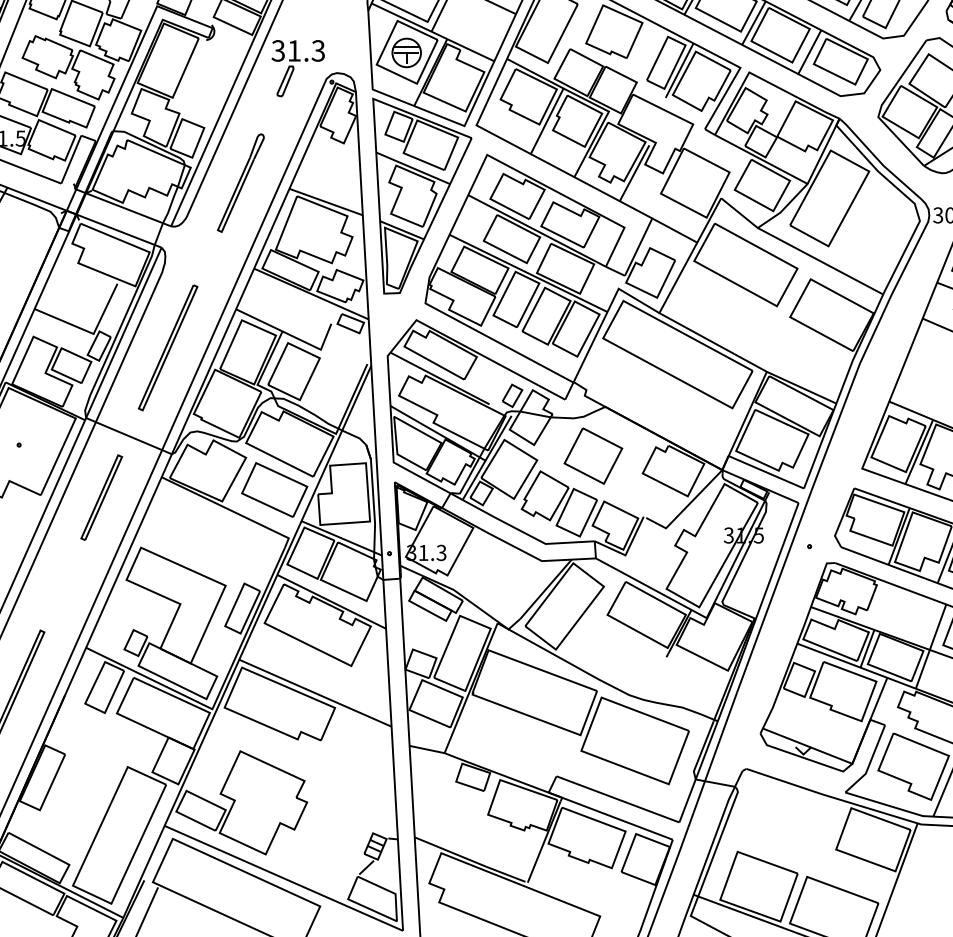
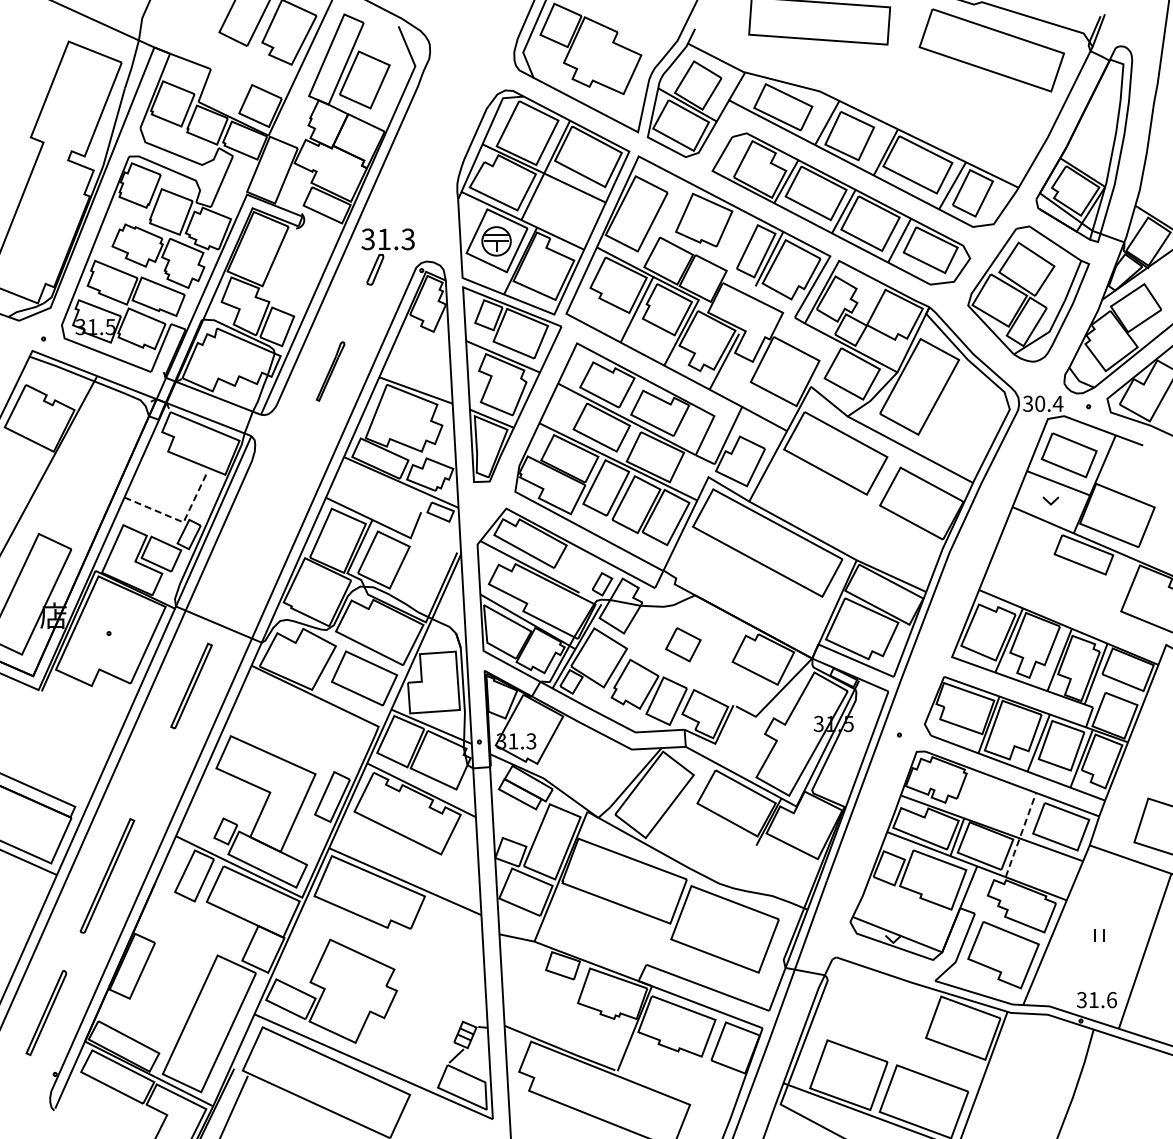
part: (240, 183) -> (330, 371), size x0.6
line: (89, 332) -> (179, 520), solid -> dashed
part: (167, 348) -> (257, 536), removed
part: (593, 456) -> (683, 644), size x0.6
line: (930, 647) -> (1020, 835), solid -> dashed

